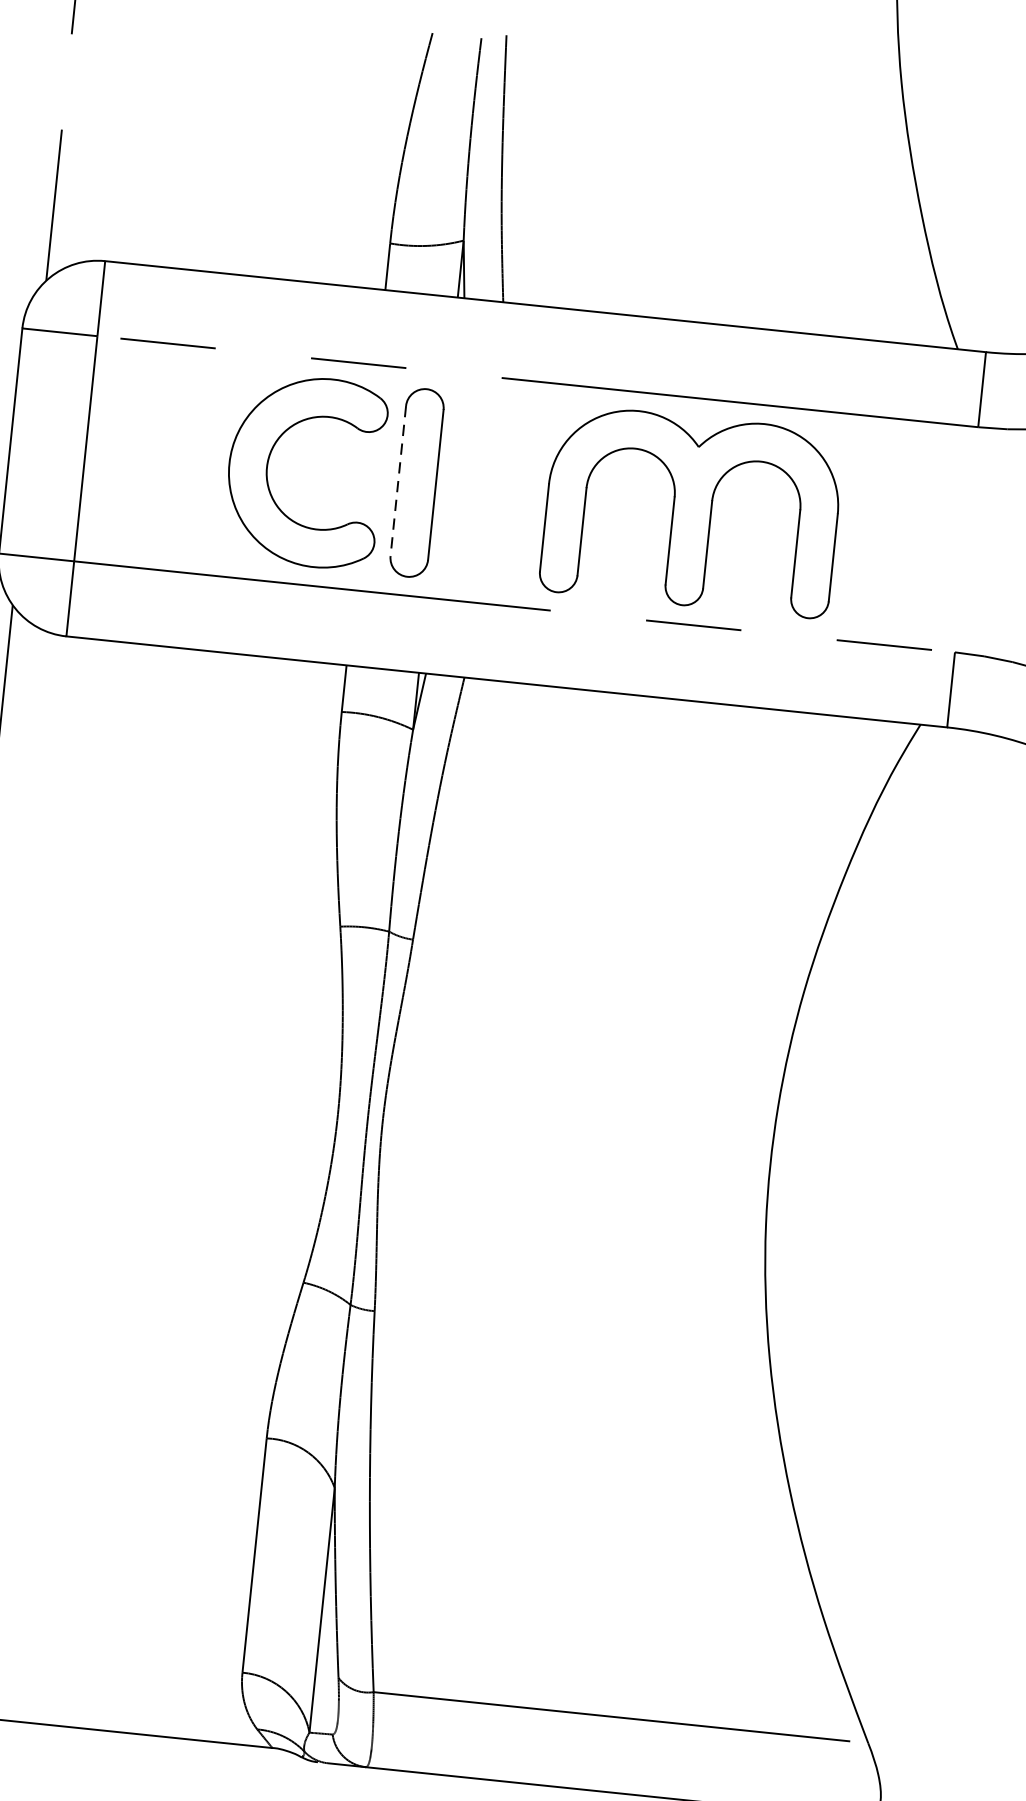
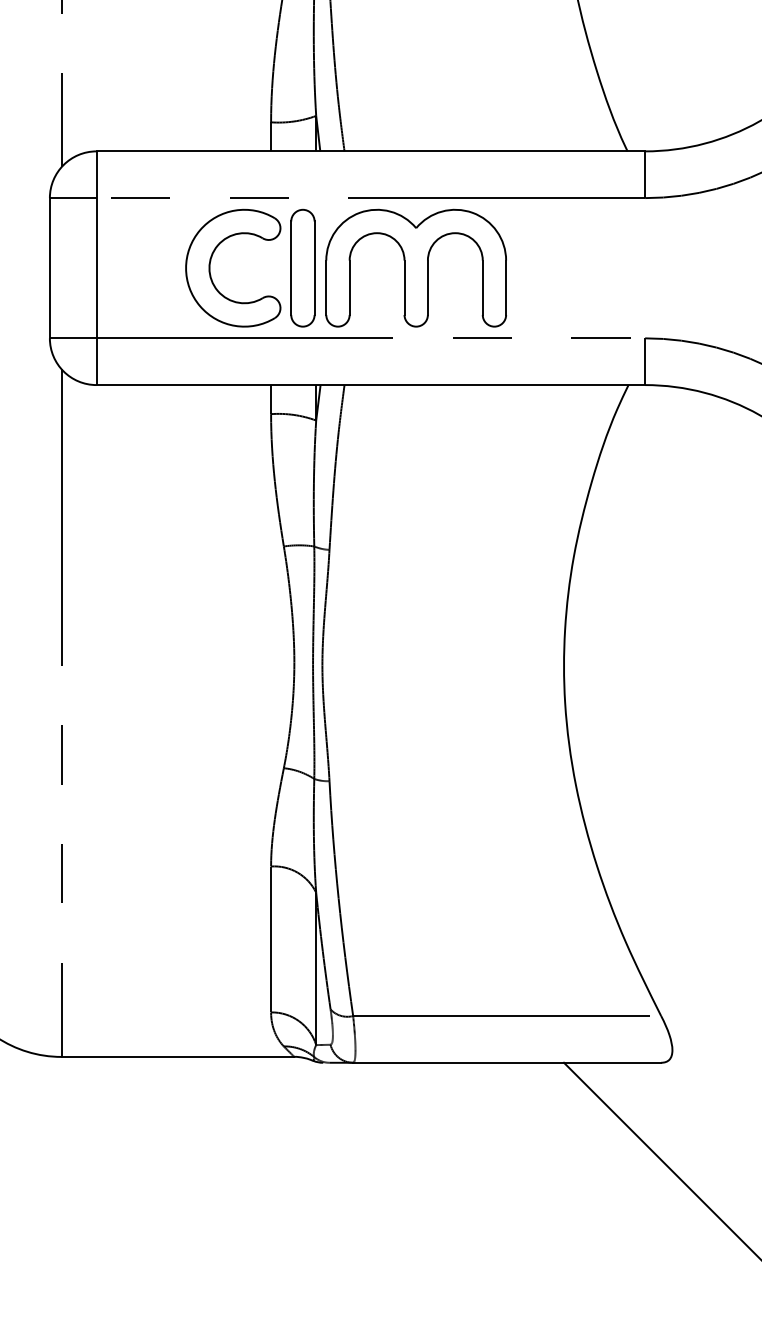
line: (398, 481) -> (291, 268), dashed -> solid
part: (691, 510) -> (415, 267), moved

